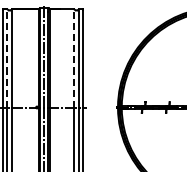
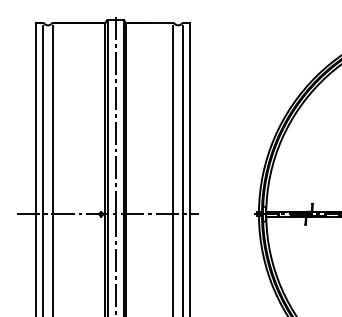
line: (7, 58) -> (43, 118), dashed -> solid
line: (74, 58) -> (174, 118), dashed -> solid

